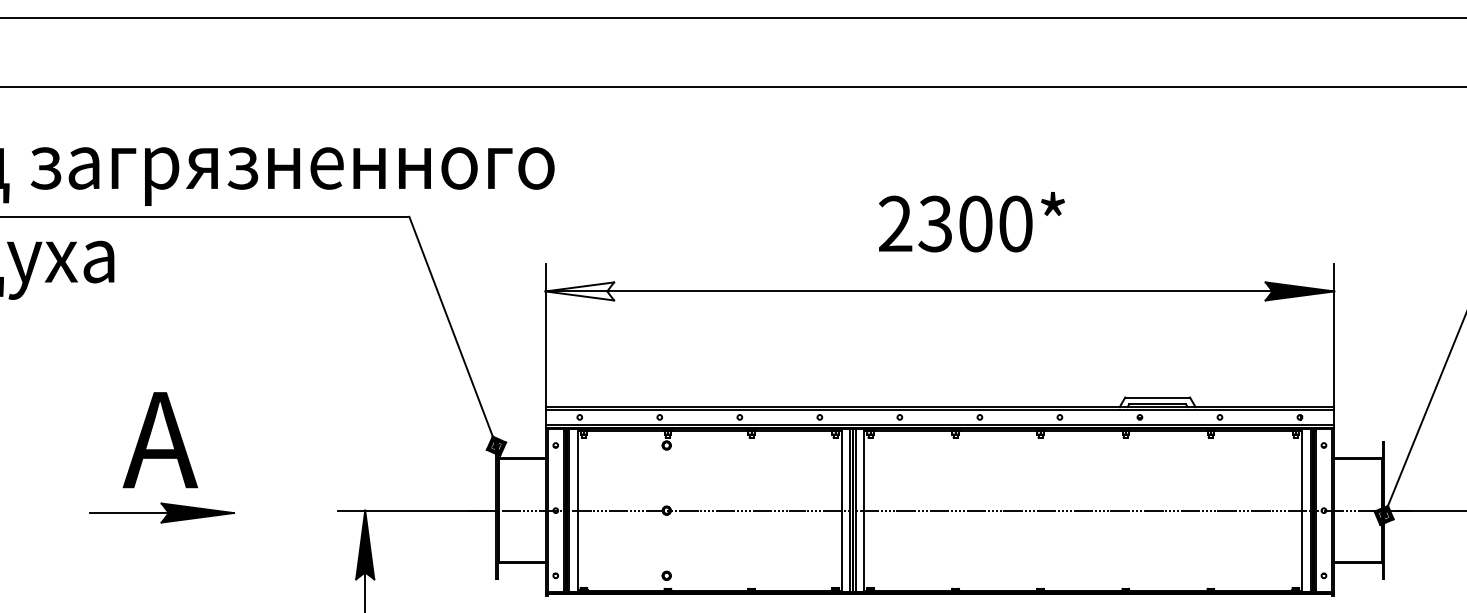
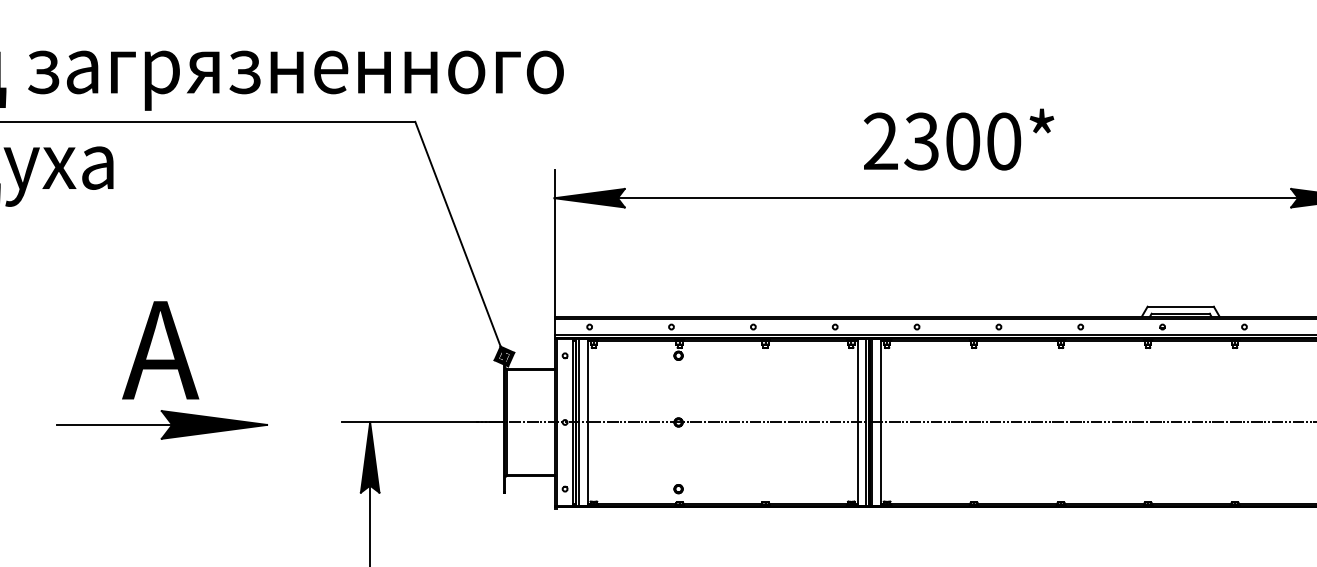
text: (971, 222) -> (958, 139), moved
fill: (579, 291) -> (589, 198), added
part: (161, 512) -> (161, 424), size x1.43

